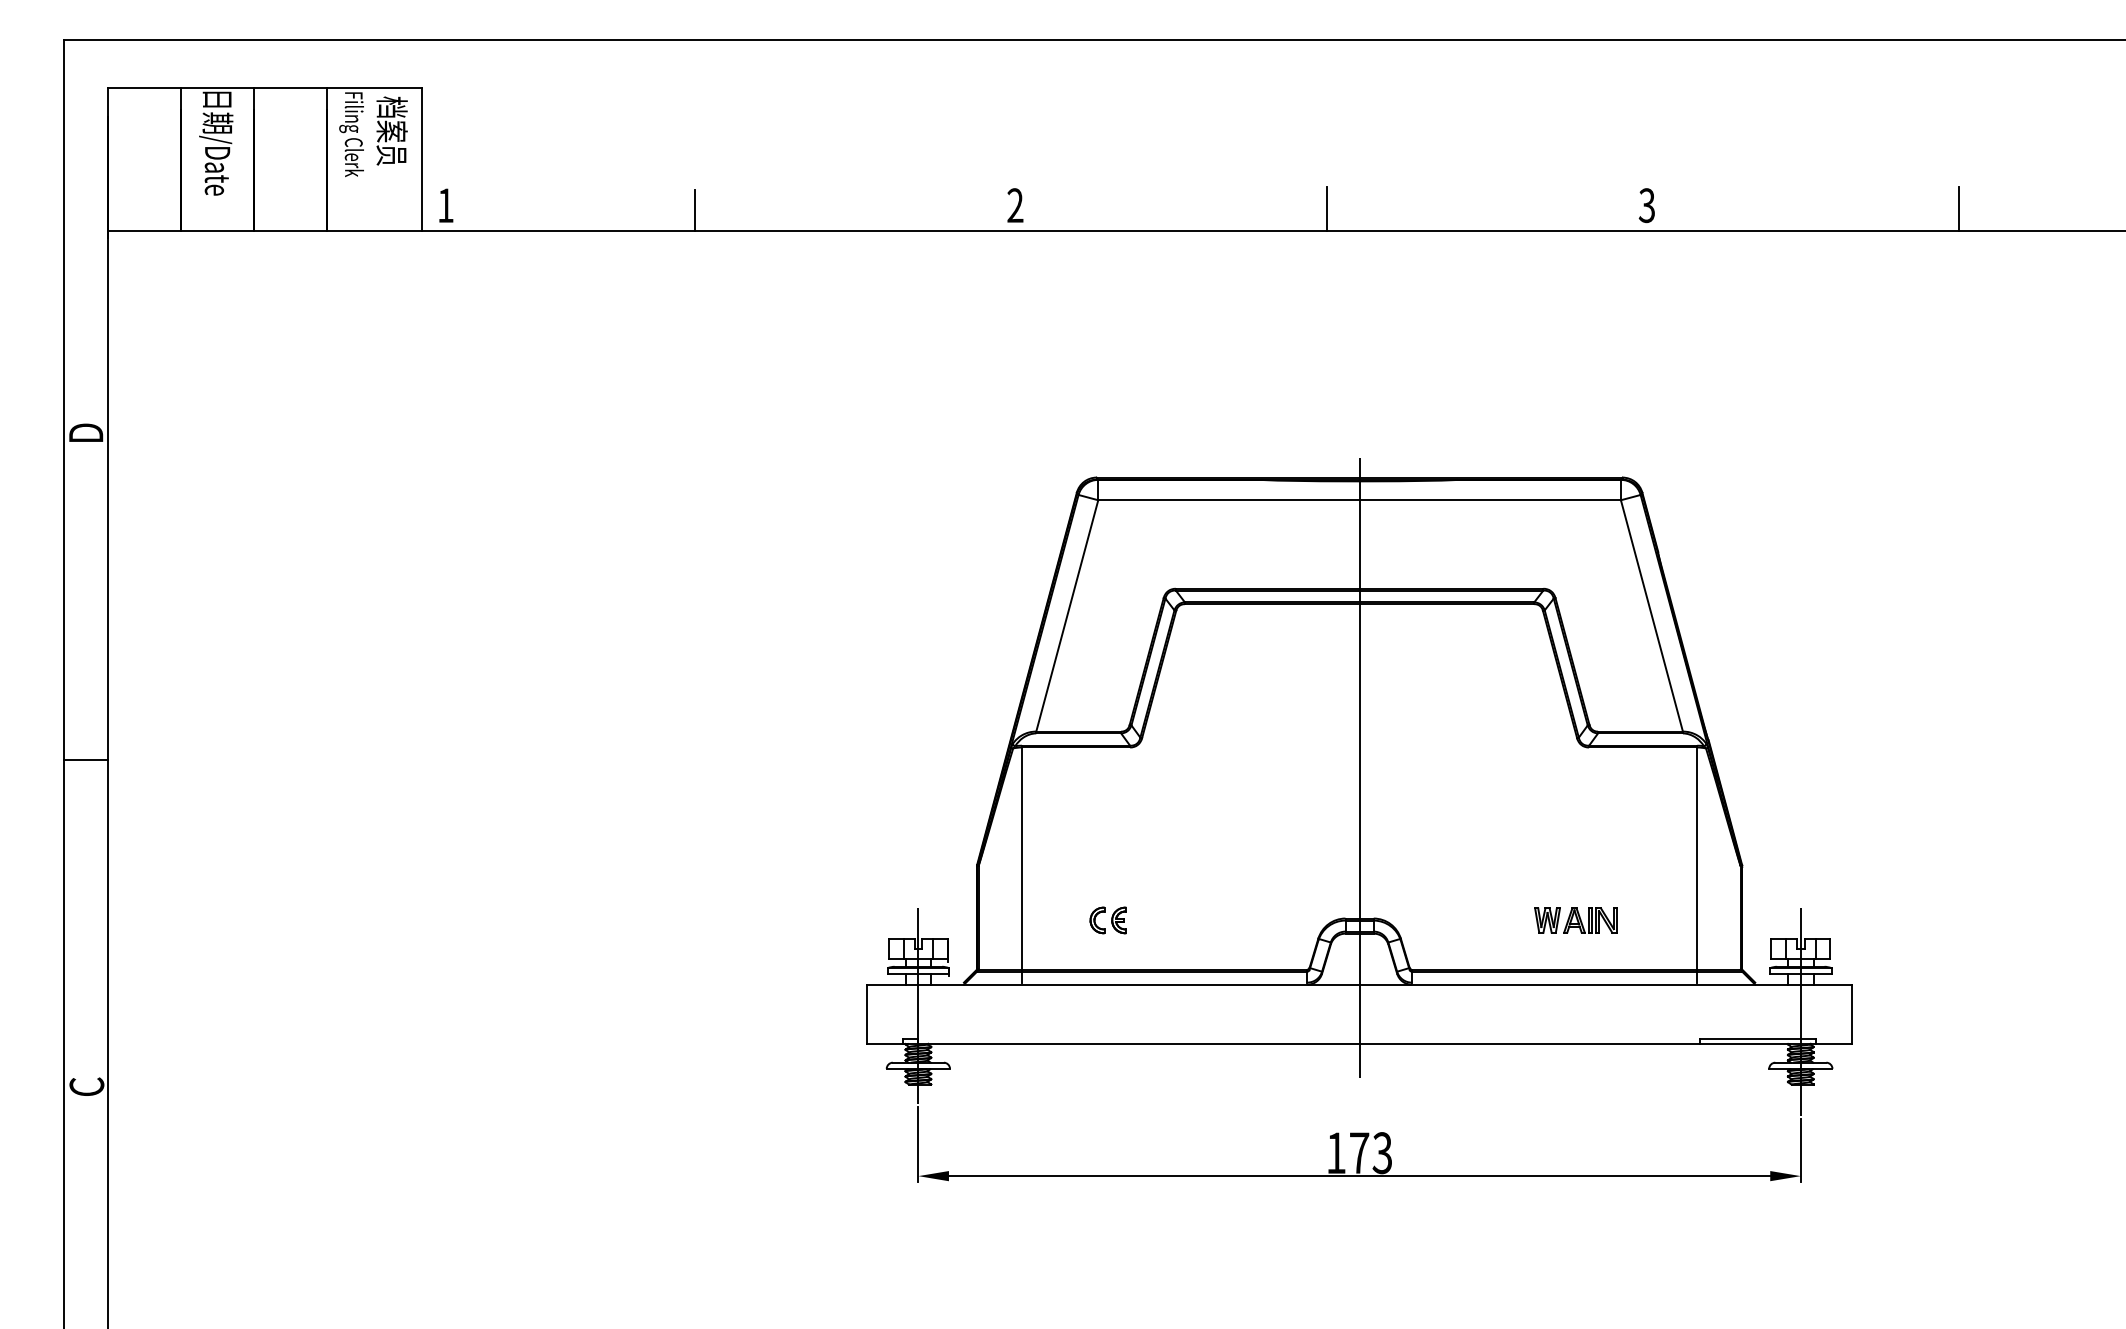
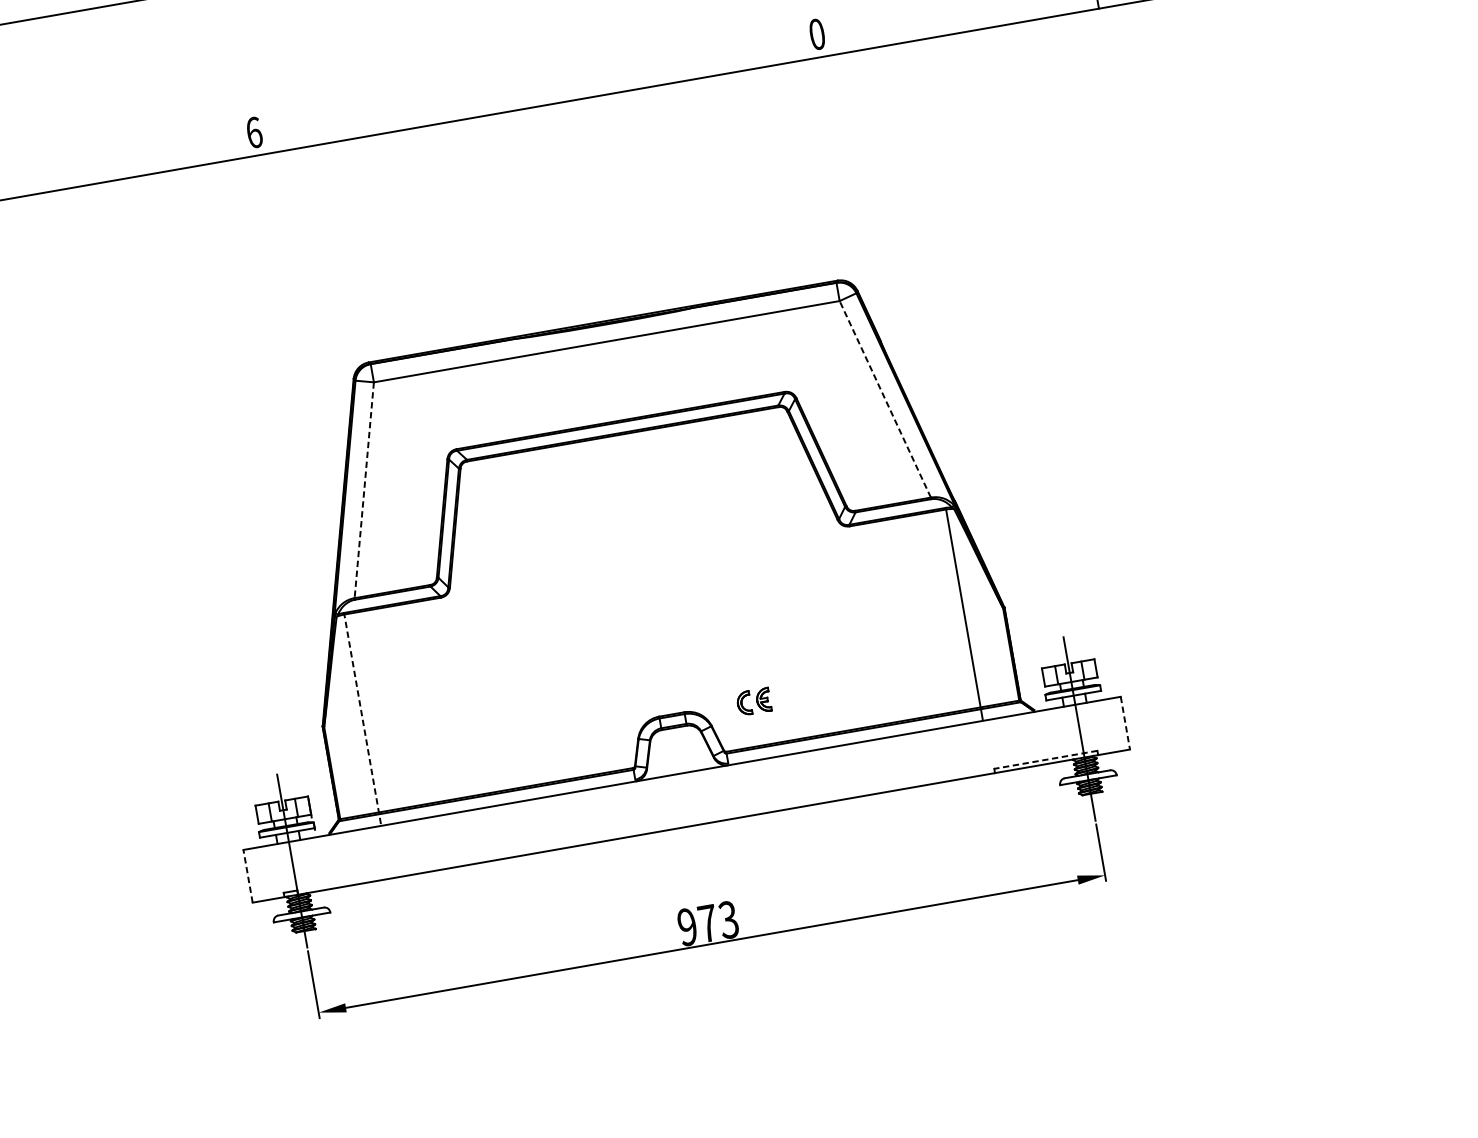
text: (1015, 205) -> (254, 132), 2 -> 6
text: (1646, 205) -> (816, 34), 3 -> 0
line: (1327, 208) -> (532, 86), removed
line: (1067, 615) -> (364, 489), solid -> dashed
line: (1651, 615) -> (884, 399), solid -> dashed
line: (1359, 767) -> (648, 579), removed
line: (1021, 863) -> (361, 717), solid -> dashed
part: (1107, 920) -> (753, 702), moved
part: (1575, 920) -> (864, 682), removed
line: (867, 1014) -> (248, 876), solid -> dashed
line: (1851, 1014) -> (1125, 723), solid -> dashed
line: (1758, 1039) -> (1046, 760), solid -> dashed
text: (1335, 1153) -> (686, 927), 173 -> 973

